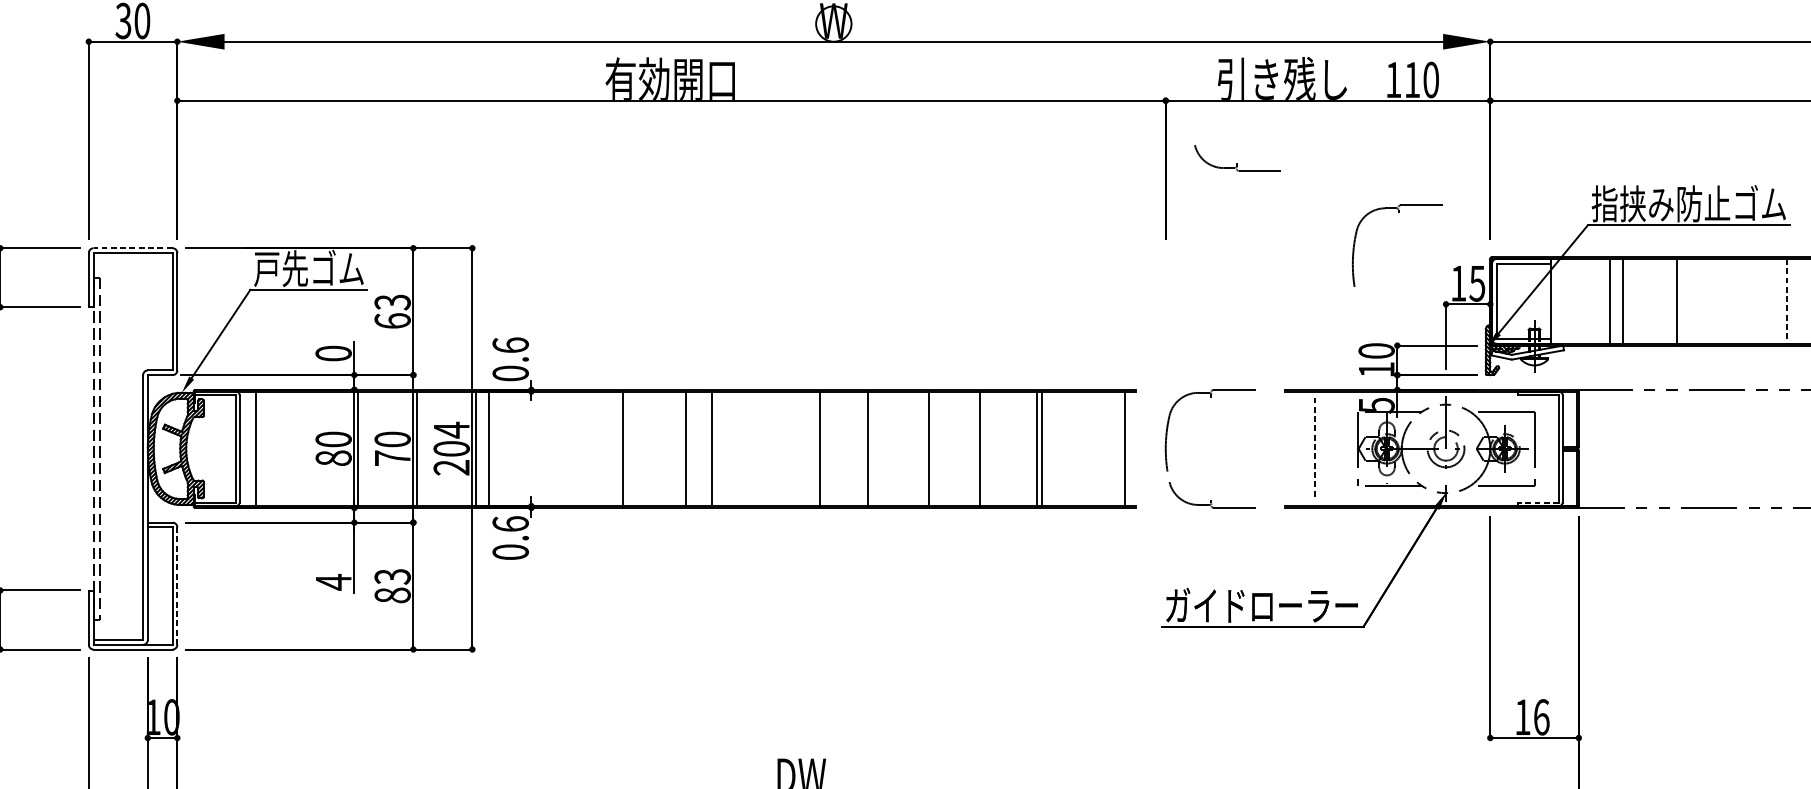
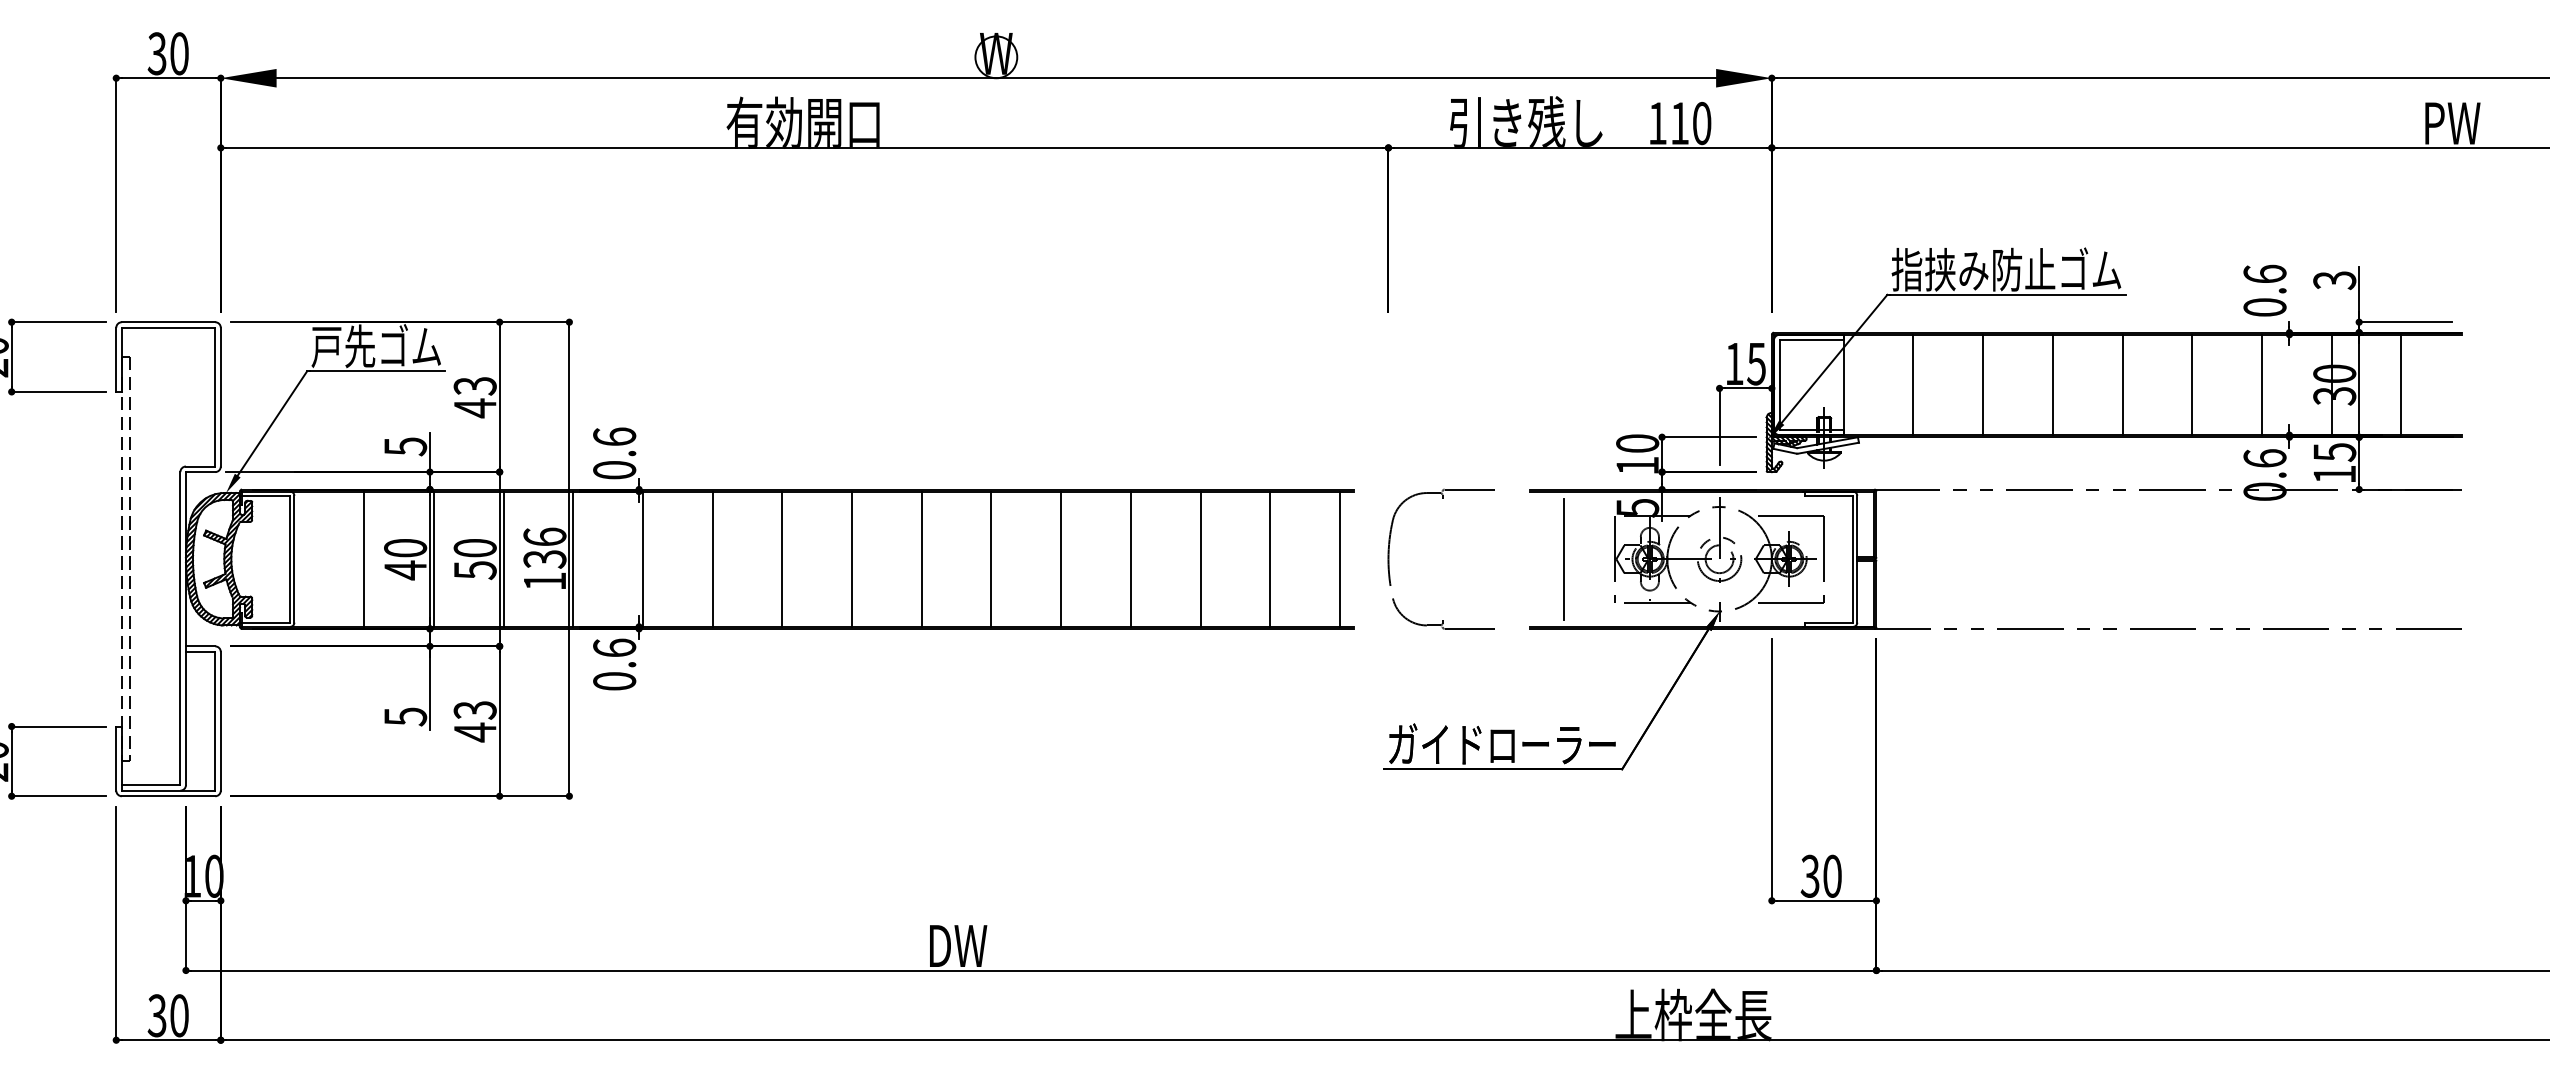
part: (1237, 163) -> (1473, 222), removed
part: (1398, 212) -> (1663, 280), removed
line: (133, 248) -> (168, 322), dashed -> solid
line: (1622, 300) -> (1983, 384), moved
line: (1677, 300) -> (2052, 384), moved
line: (1787, 301) -> (2122, 385), dashed -> solid
text: (392, 321) -> (474, 408), 63 -> 43
text: (333, 353) -> (405, 446), 0 -> 5
line: (256, 448) -> (364, 558), moved
text: (451, 448) -> (544, 558), 204 -> 136
line: (488, 448) -> (642, 558), moved
line: (623, 448) -> (712, 558), moved
line: (685, 448) -> (782, 558), moved
line: (819, 448) -> (921, 558), moved
line: (867, 448) -> (991, 558), moved
line: (928, 448) -> (1061, 558), moved
line: (979, 448) -> (1130, 558), moved
line: (1037, 448) -> (1270, 558), moved
line: (1042, 448) -> (1200, 558), moved
line: (1314, 449) -> (1564, 559), dashed -> solid
text: (333, 458) -> (405, 570), 80 -> 40
text: (392, 458) -> (475, 570), 70 -> 50
line: (1538, 502) -> (1828, 622), dashed -> solid
text: (333, 582) -> (405, 716), 4 -> 5
line: (177, 585) -> (220, 720), dashed -> solid
text: (392, 595) -> (474, 732), 83 -> 43
text: (1531, 716) -> (1820, 875), 16 -> 30

